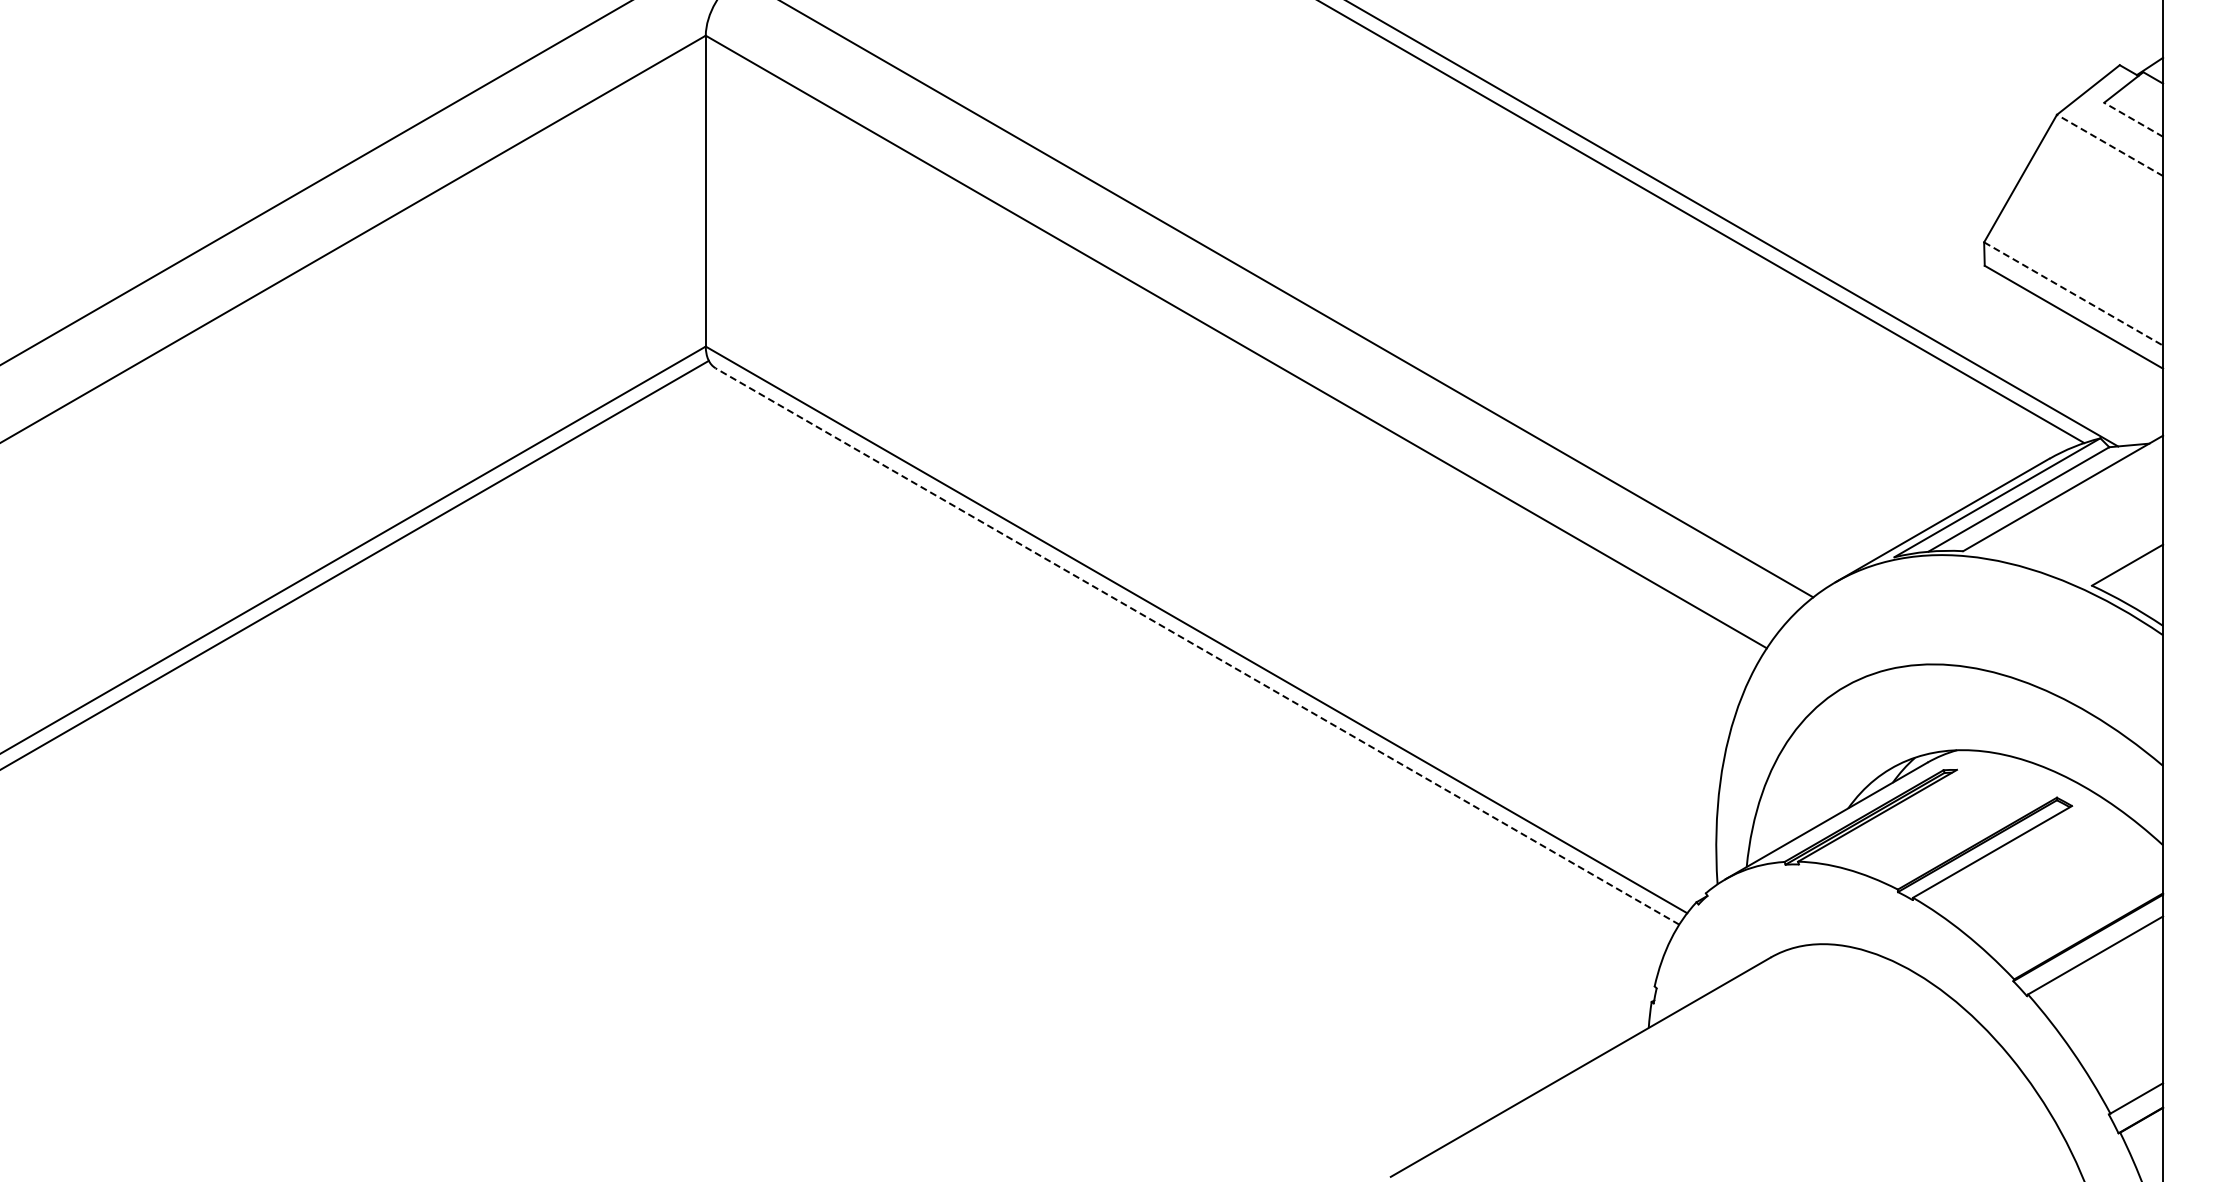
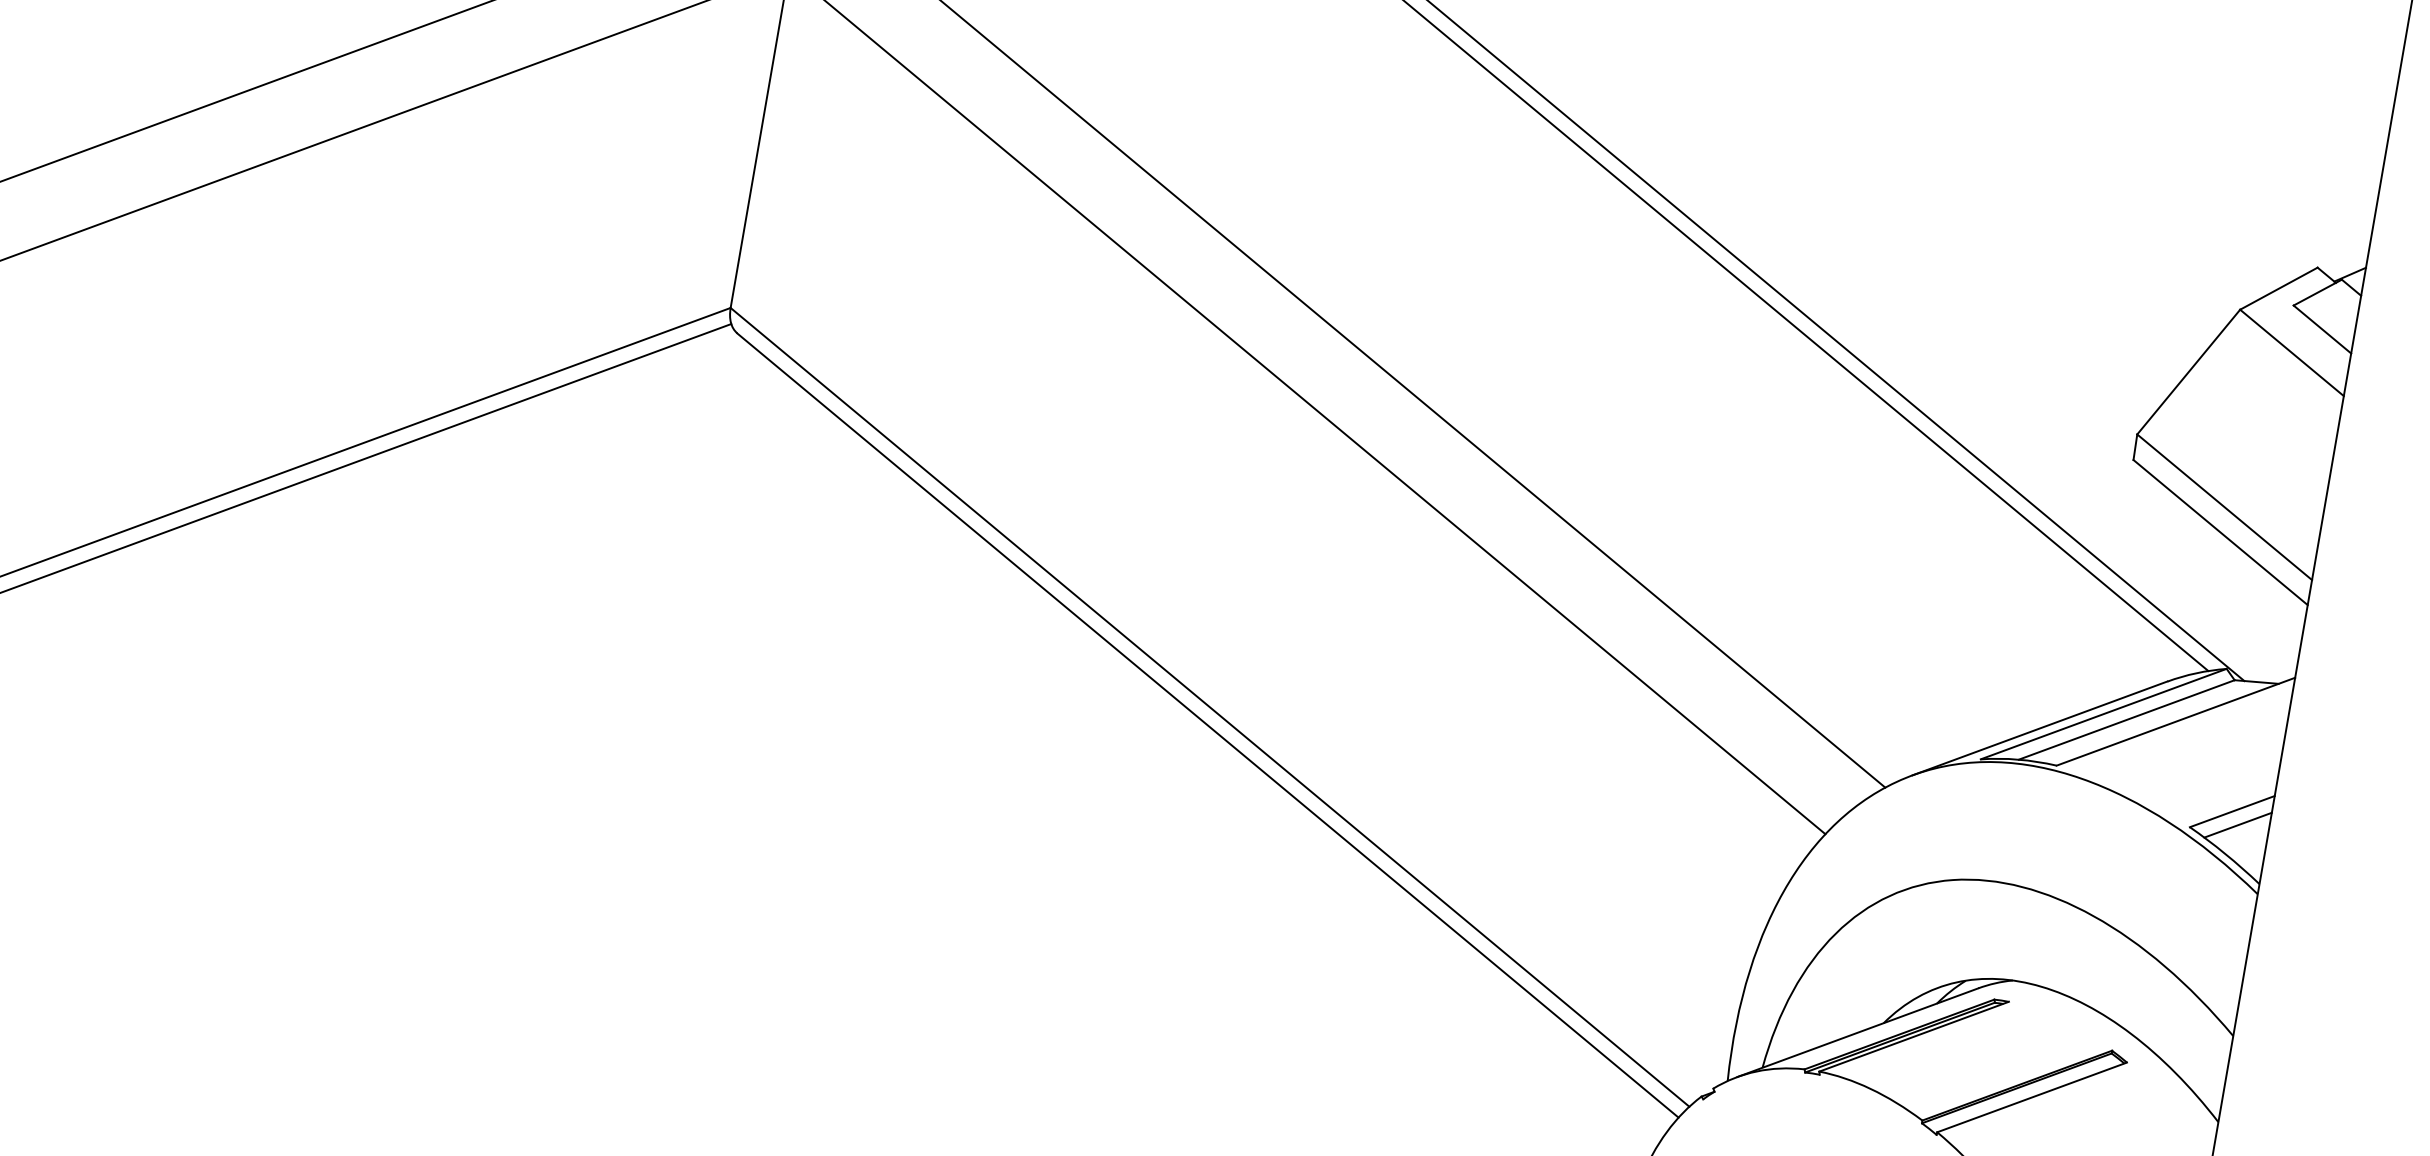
line: (2133, 119) -> (2322, 329), dashed -> solid
line: (2109, 145) -> (2291, 352), dashed -> solid
line: (2074, 294) -> (2225, 507), dashed -> solid
line: (2134, 576) -> (2237, 825), added
line: (1197, 646) -> (1207, 725), dashed -> solid

